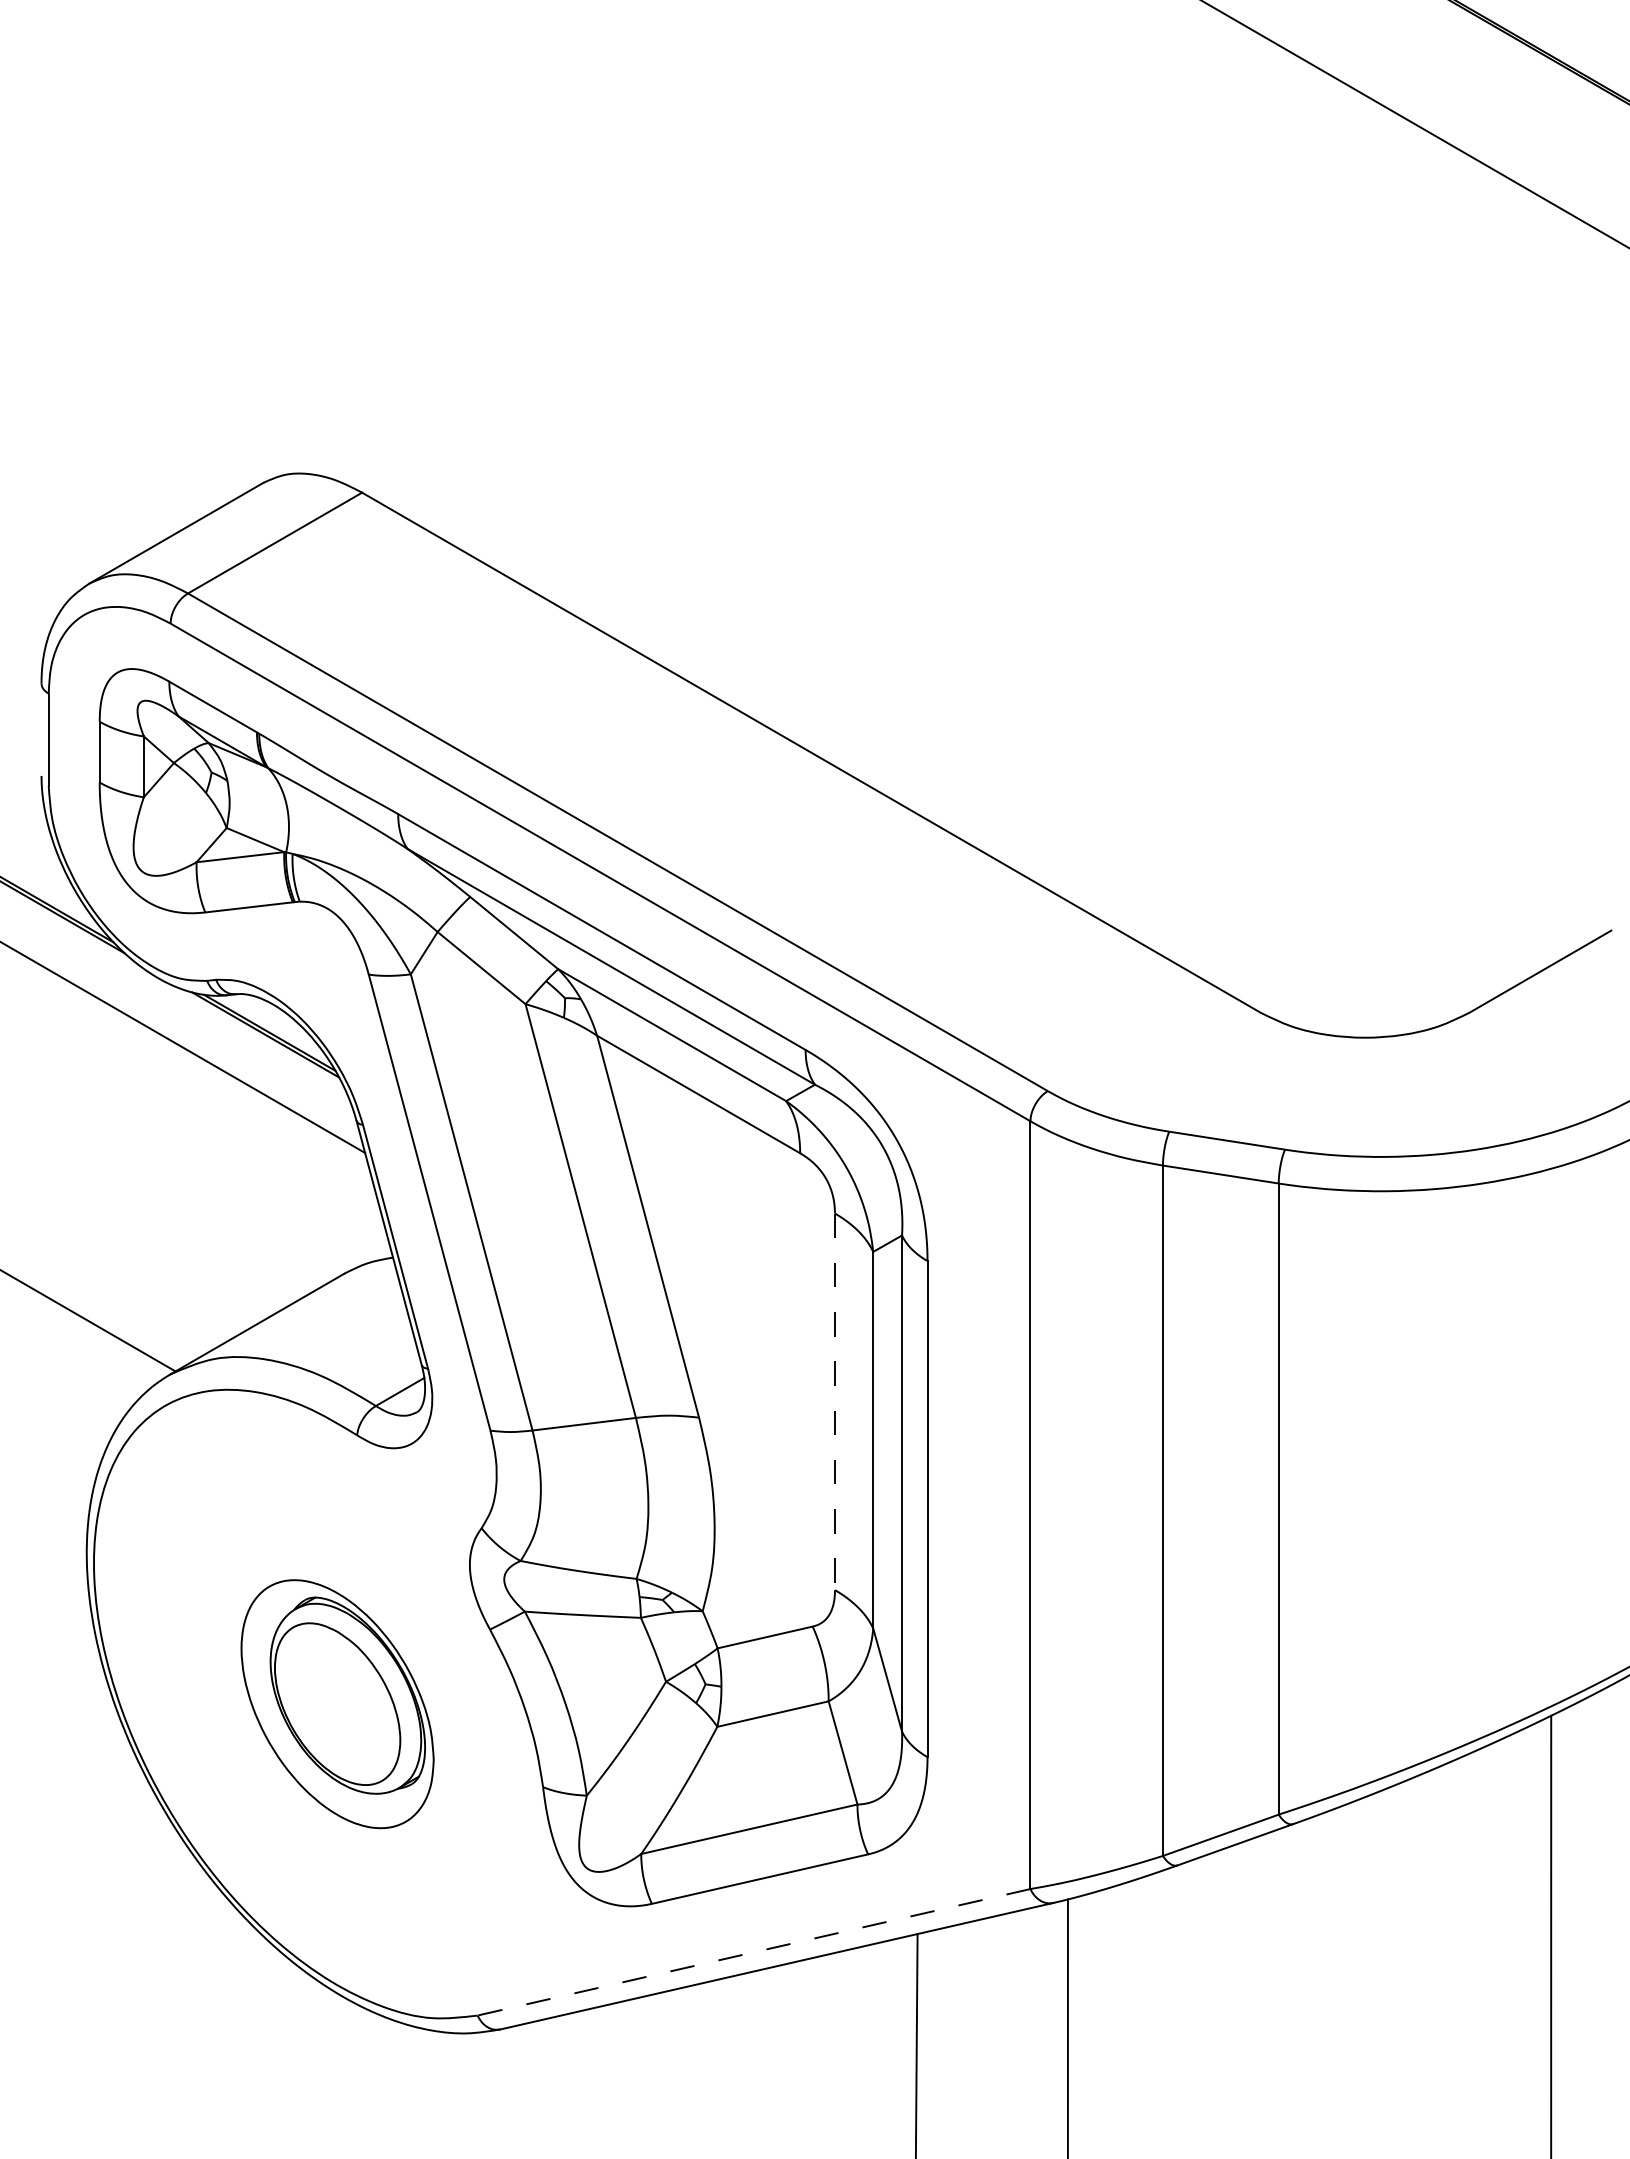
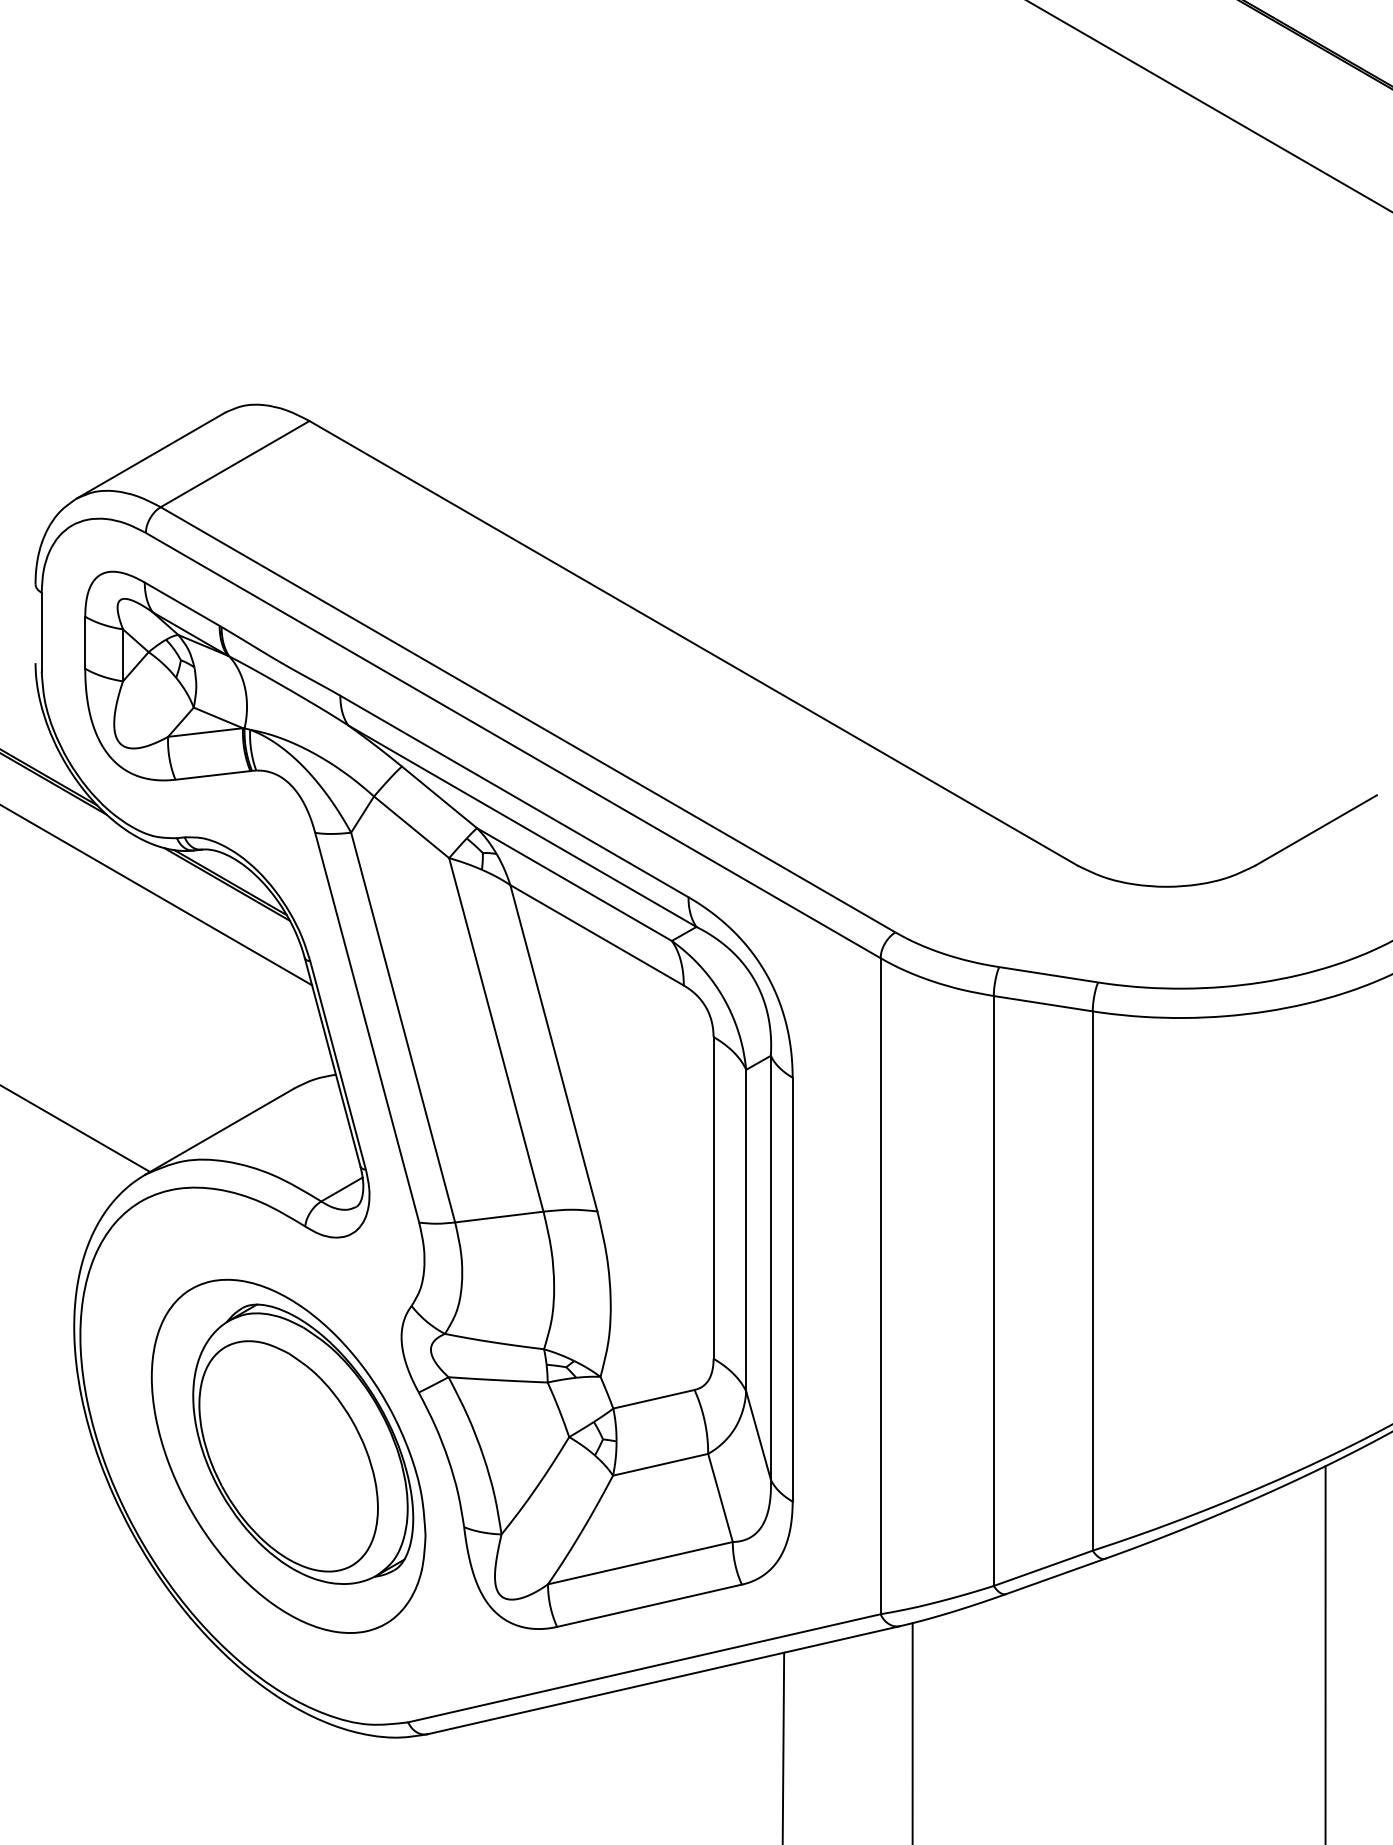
line: (835, 1402) -> (714, 1198), dashed -> solid
part: (337, 1703) -> (288, 1455), size x1.67
line: (754, 1952) -> (644, 1668), dashed -> solid

